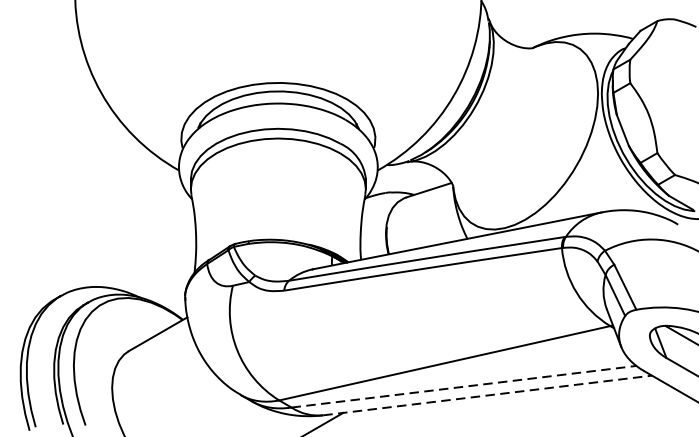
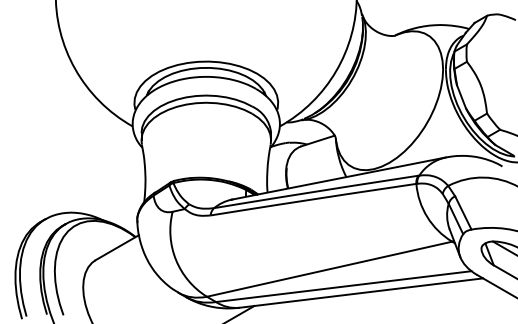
line: (463, 386) -> (343, 286), dashed -> solid
line: (487, 396) -> (361, 293), dashed -> solid

